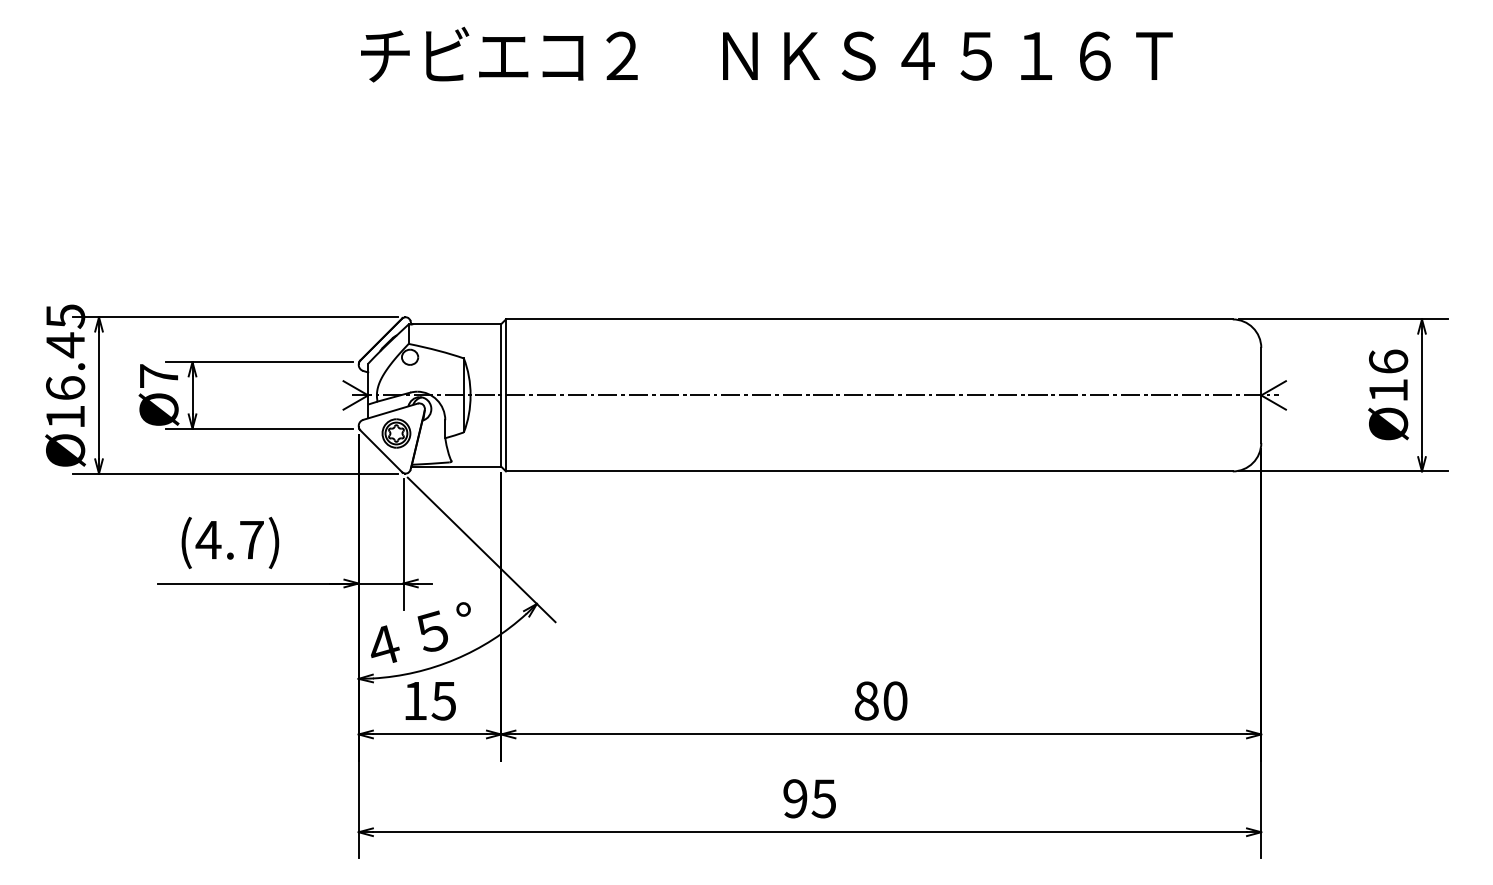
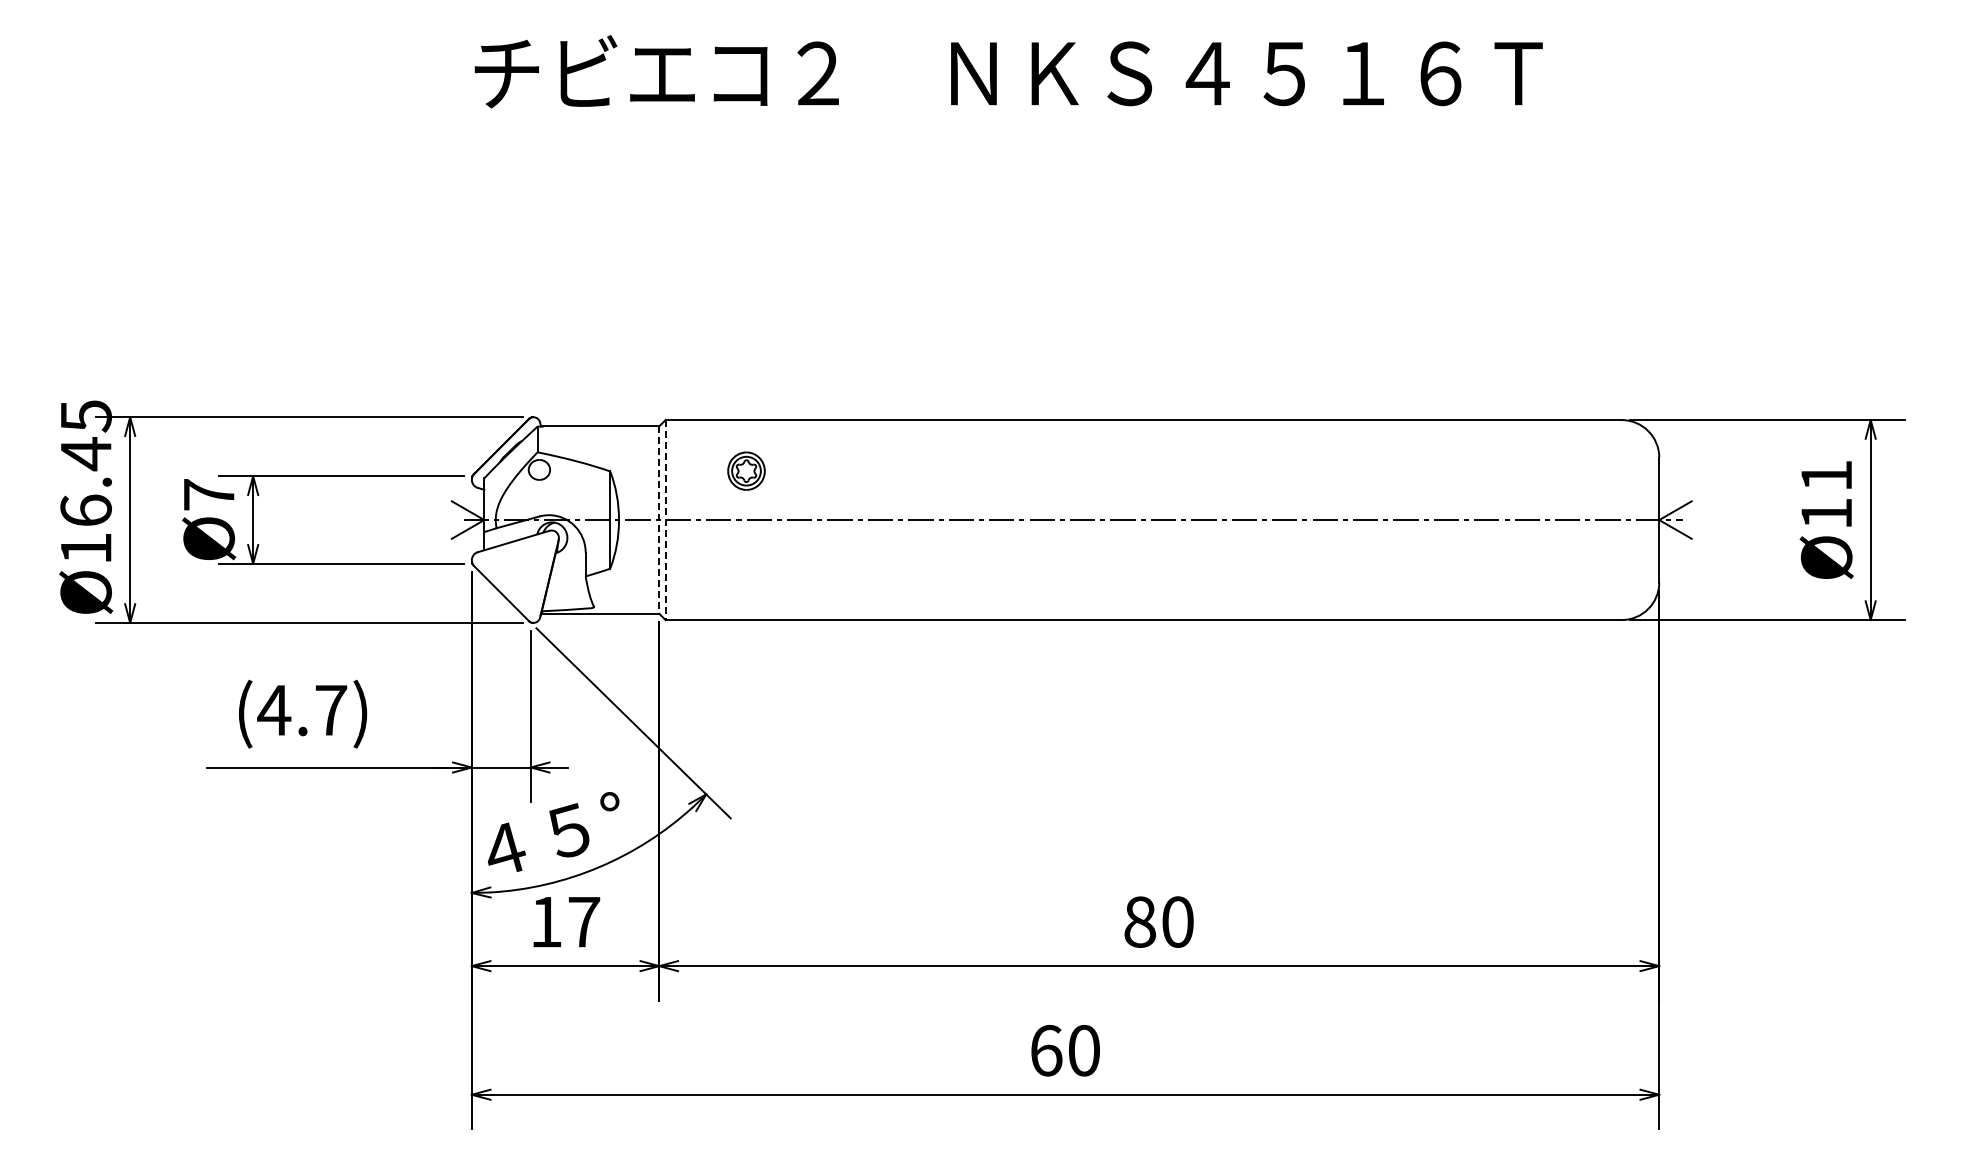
text: (1388, 360) -> (1826, 474), Ø16 -> Ø11
line: (501, 395) -> (659, 520), solid -> dashed
line: (505, 395) -> (665, 520), solid -> dashed
part: (396, 432) -> (746, 470), moved
text: (443, 701) -> (583, 922), 15 -> 17
text: (809, 798) -> (1064, 1050), 95 -> 60

